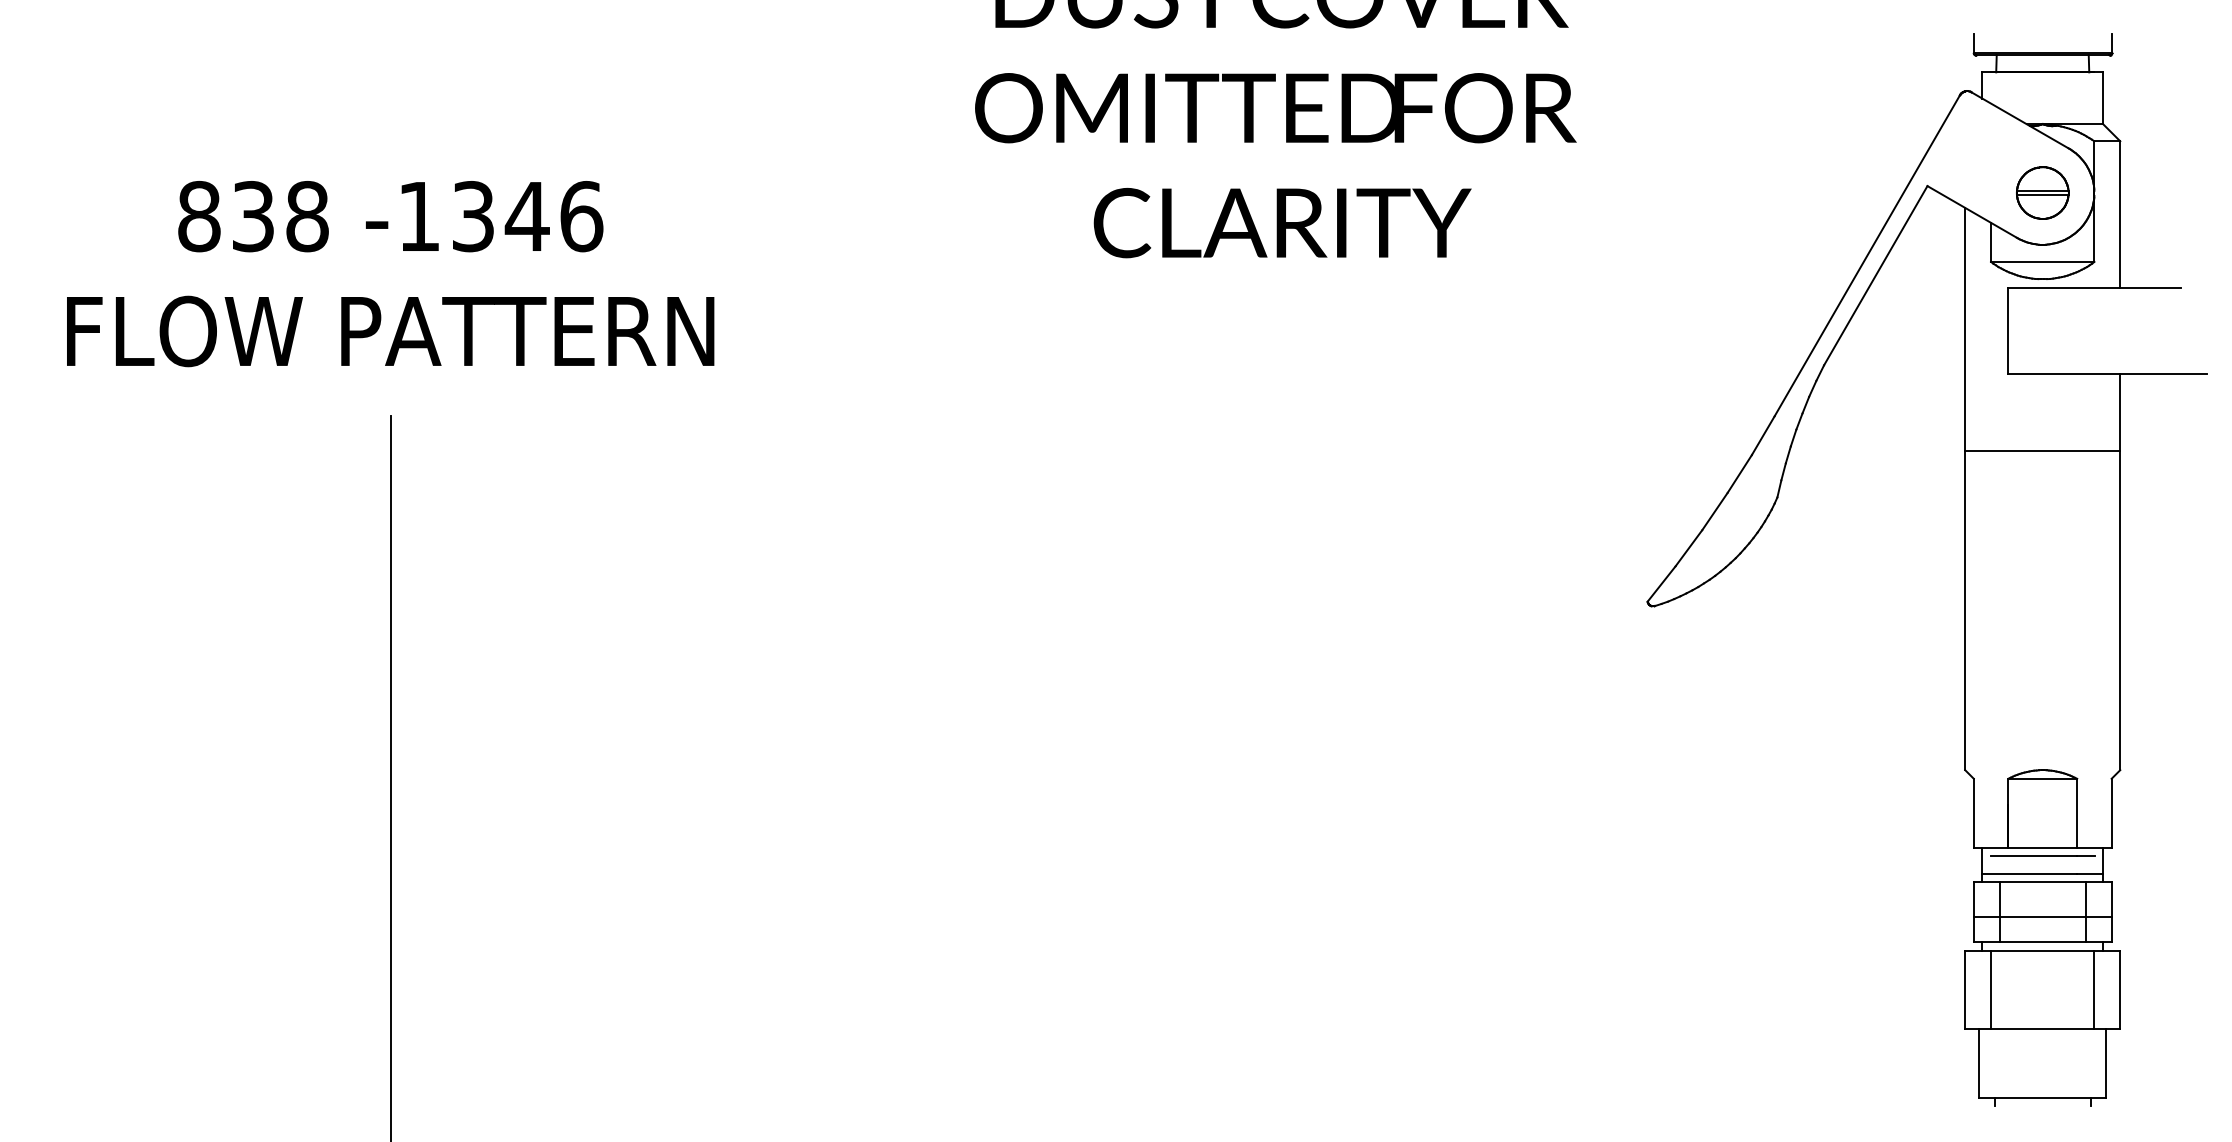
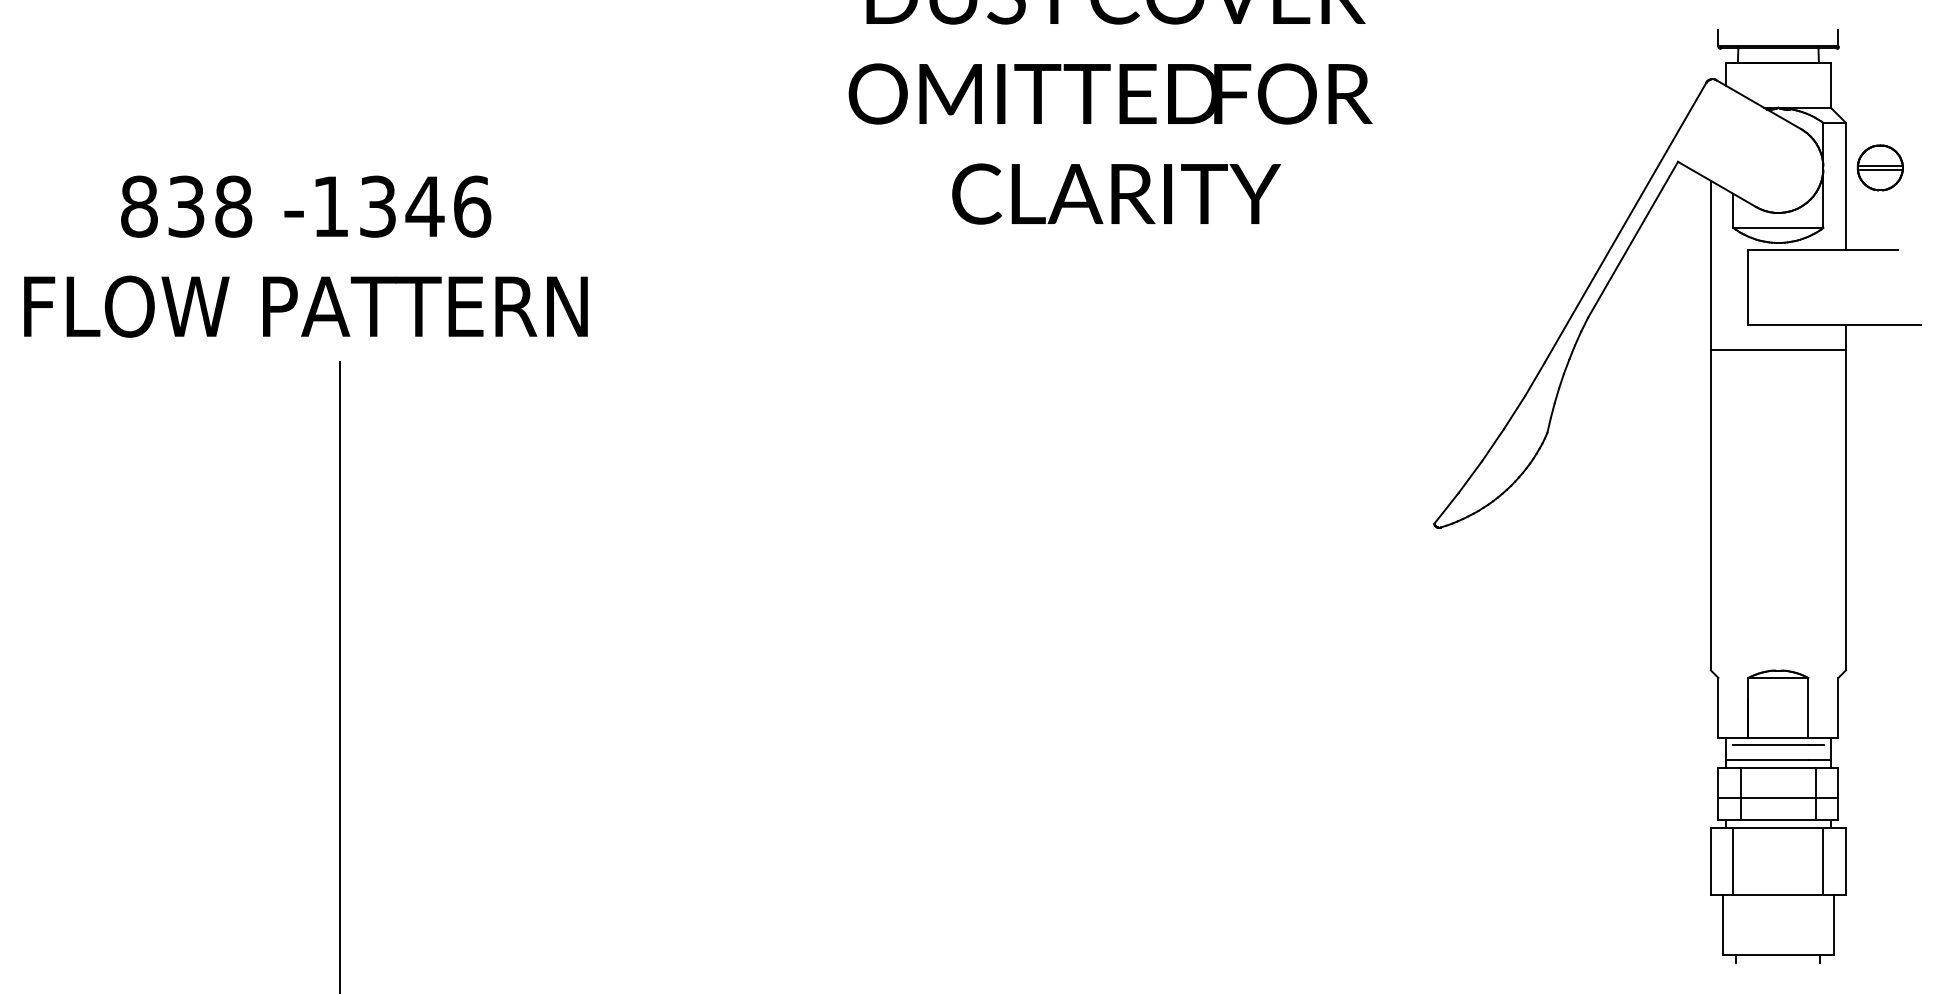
part: (2042, 192) -> (1880, 167), moved
text: (390, 274) -> (305, 257), moved
line: (2042, 451) -> (1778, 350), moved

